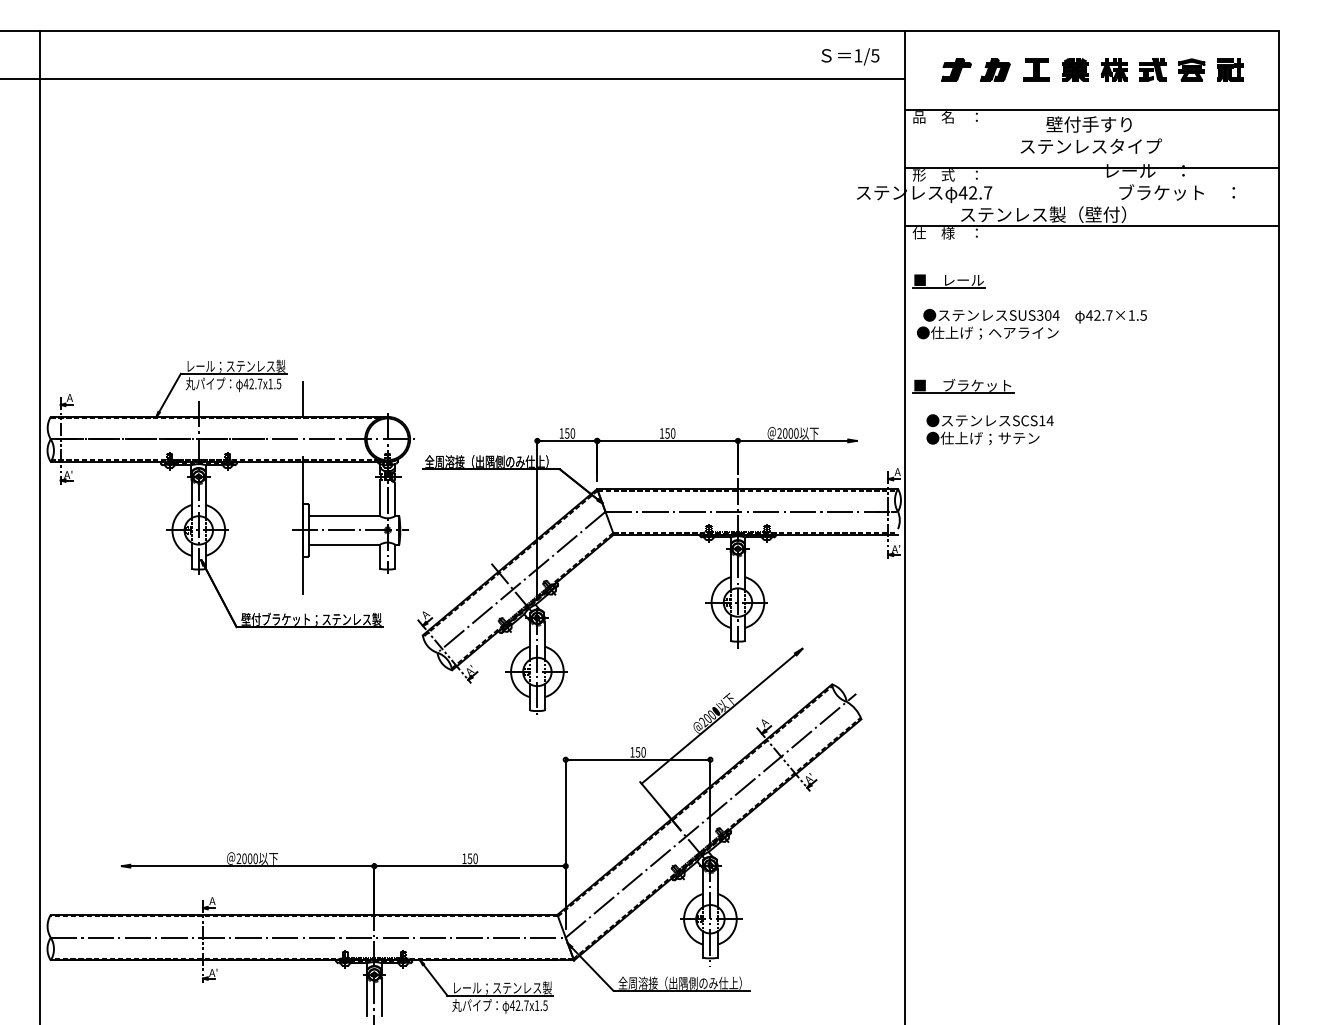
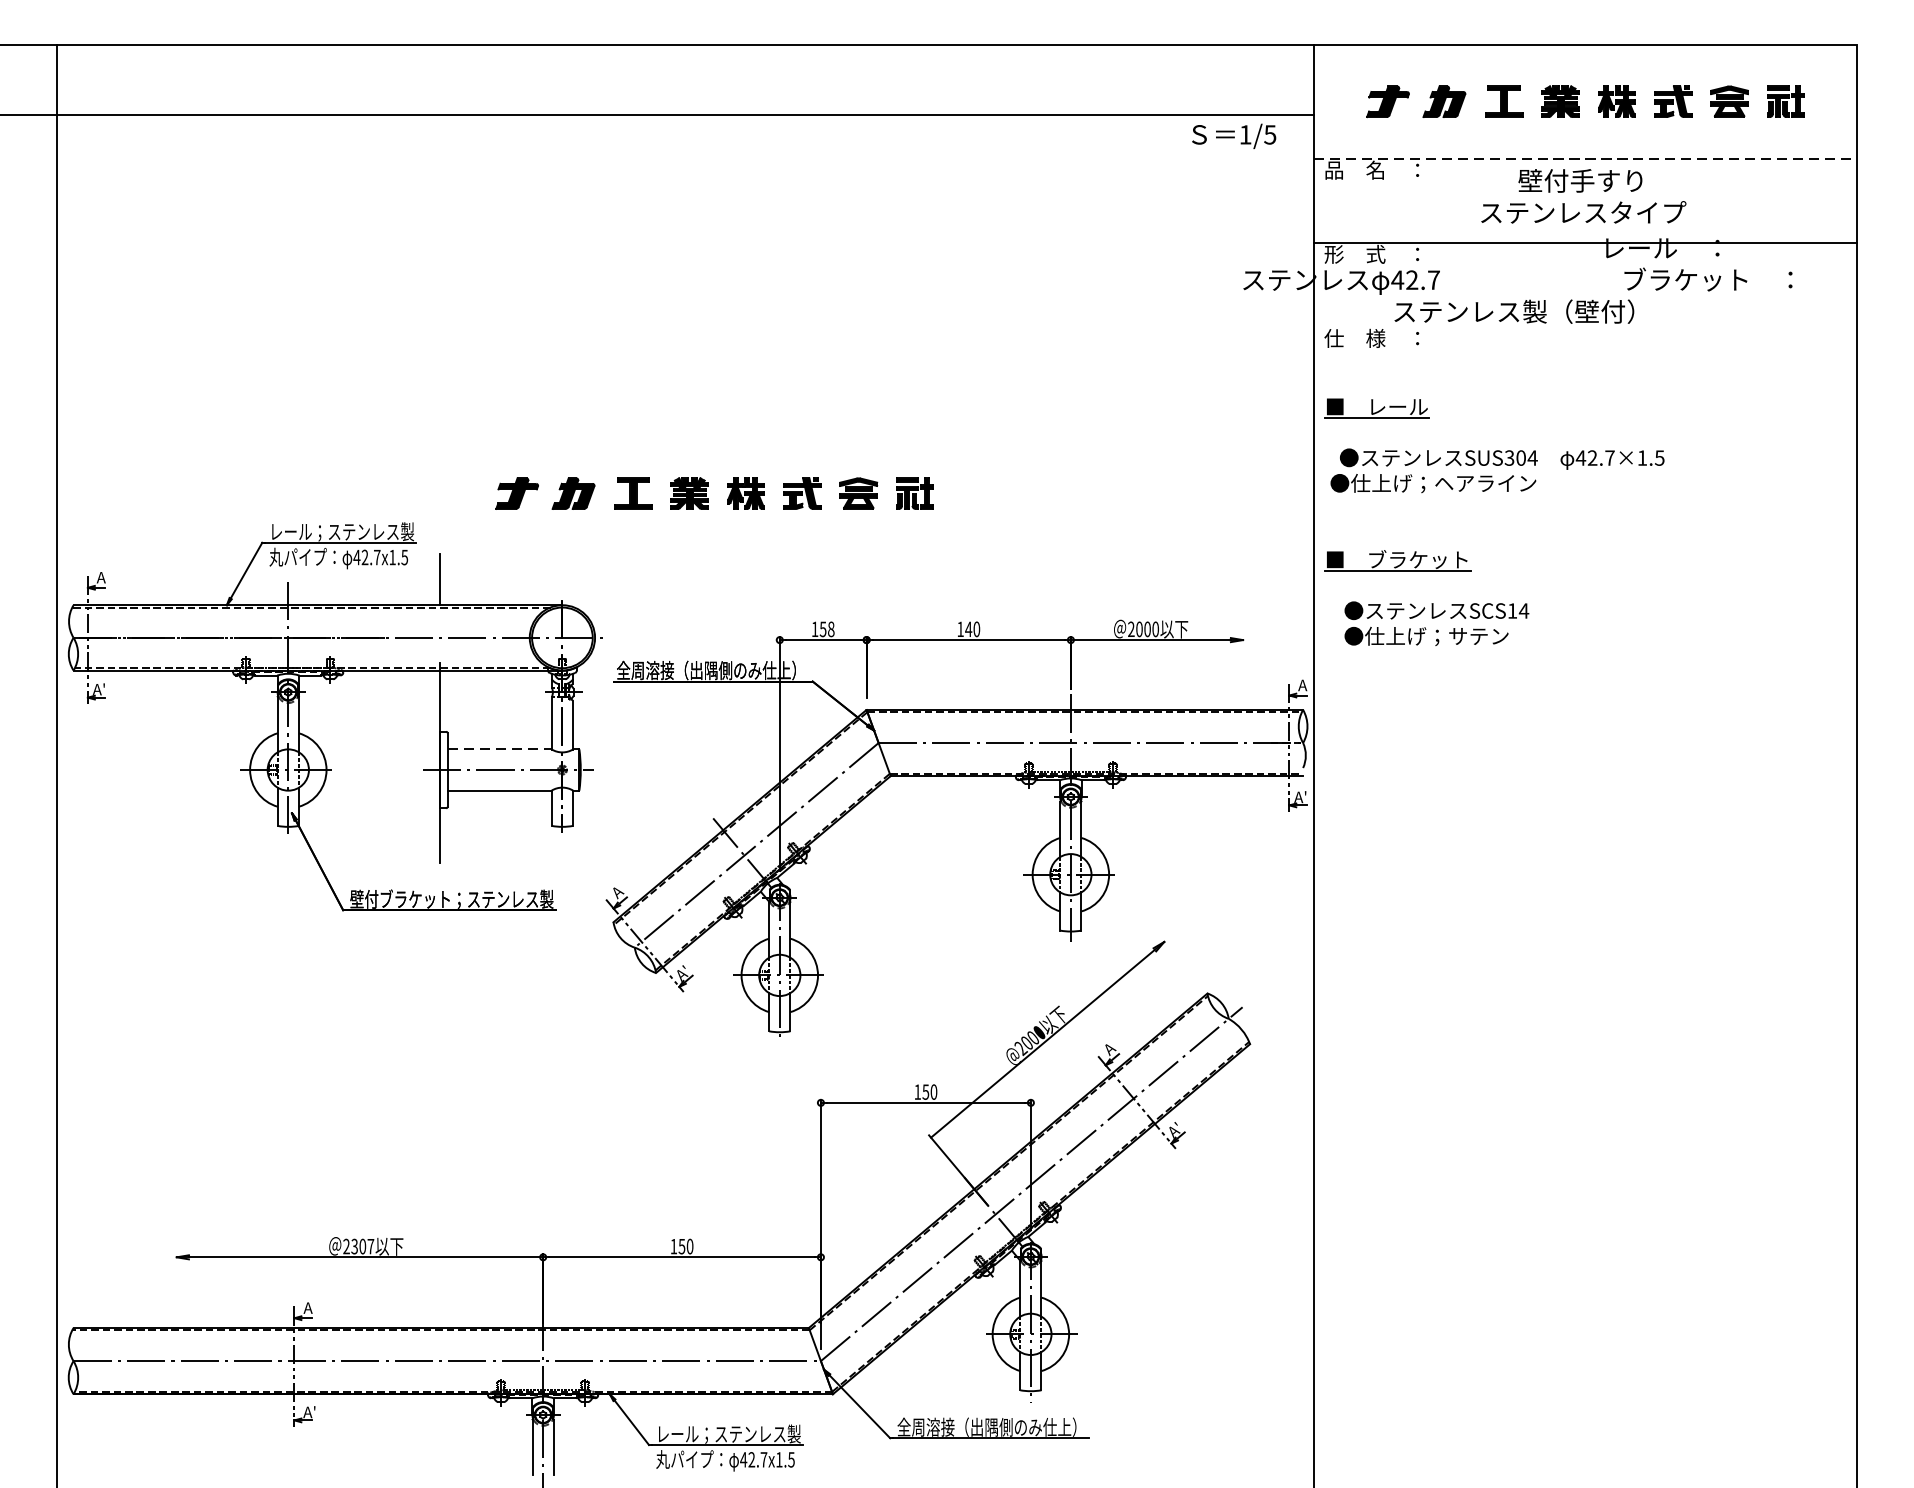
text: (850, 56) -> (1234, 135), moved
line: (1092, 109) -> (1585, 159), solid -> dashed
line: (1092, 225) -> (1585, 327), removed
part: (492, 339) -> (714, 492), added
text: (572, 433) -> (830, 629), 150 -> 158
text: (667, 433) -> (968, 629), 150 -> 140
line: (344, 516) -> (499, 749), solid -> dashed
text: (249, 858) -> (361, 1246), 2000 -> 2307

